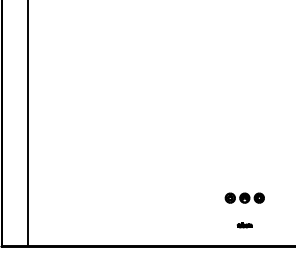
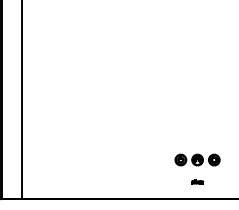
part: (244, 197) -> (197, 159), size x1.43

